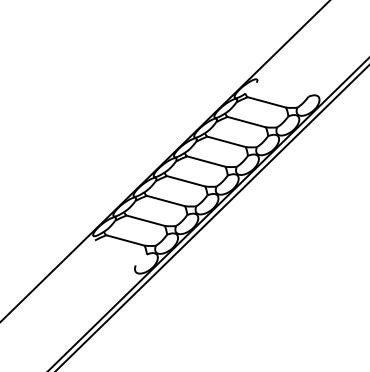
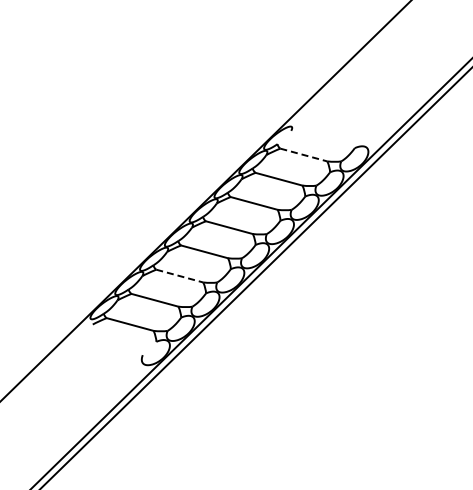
line: (267, 102) -> (304, 155), solid -> dashed
line: (166, 201) -> (180, 276), solid -> dashed

